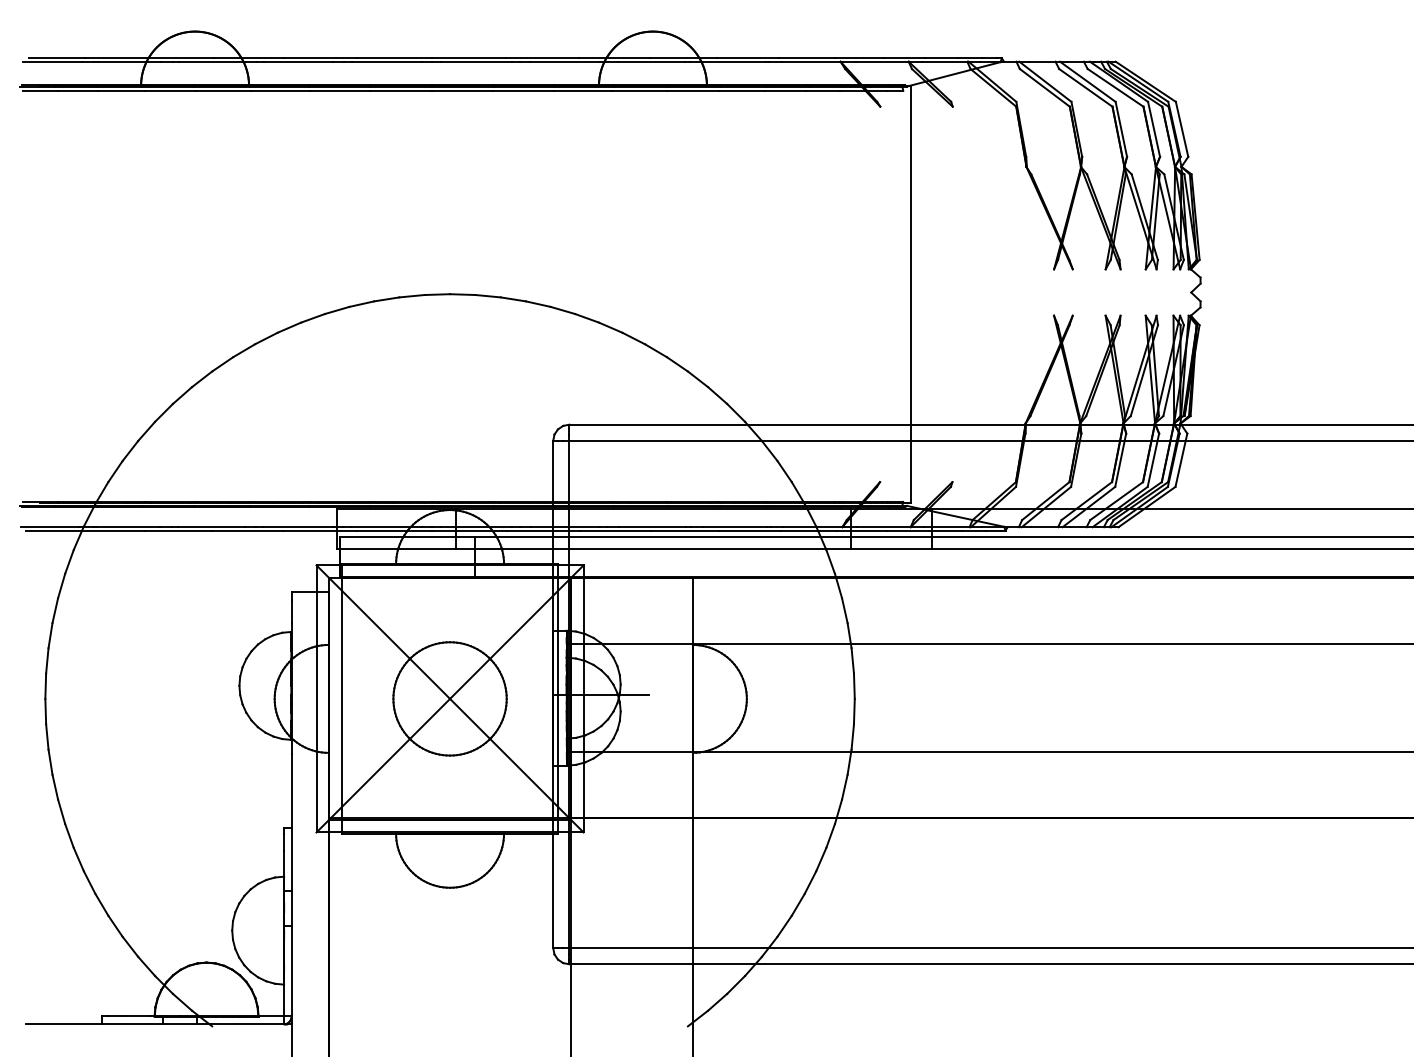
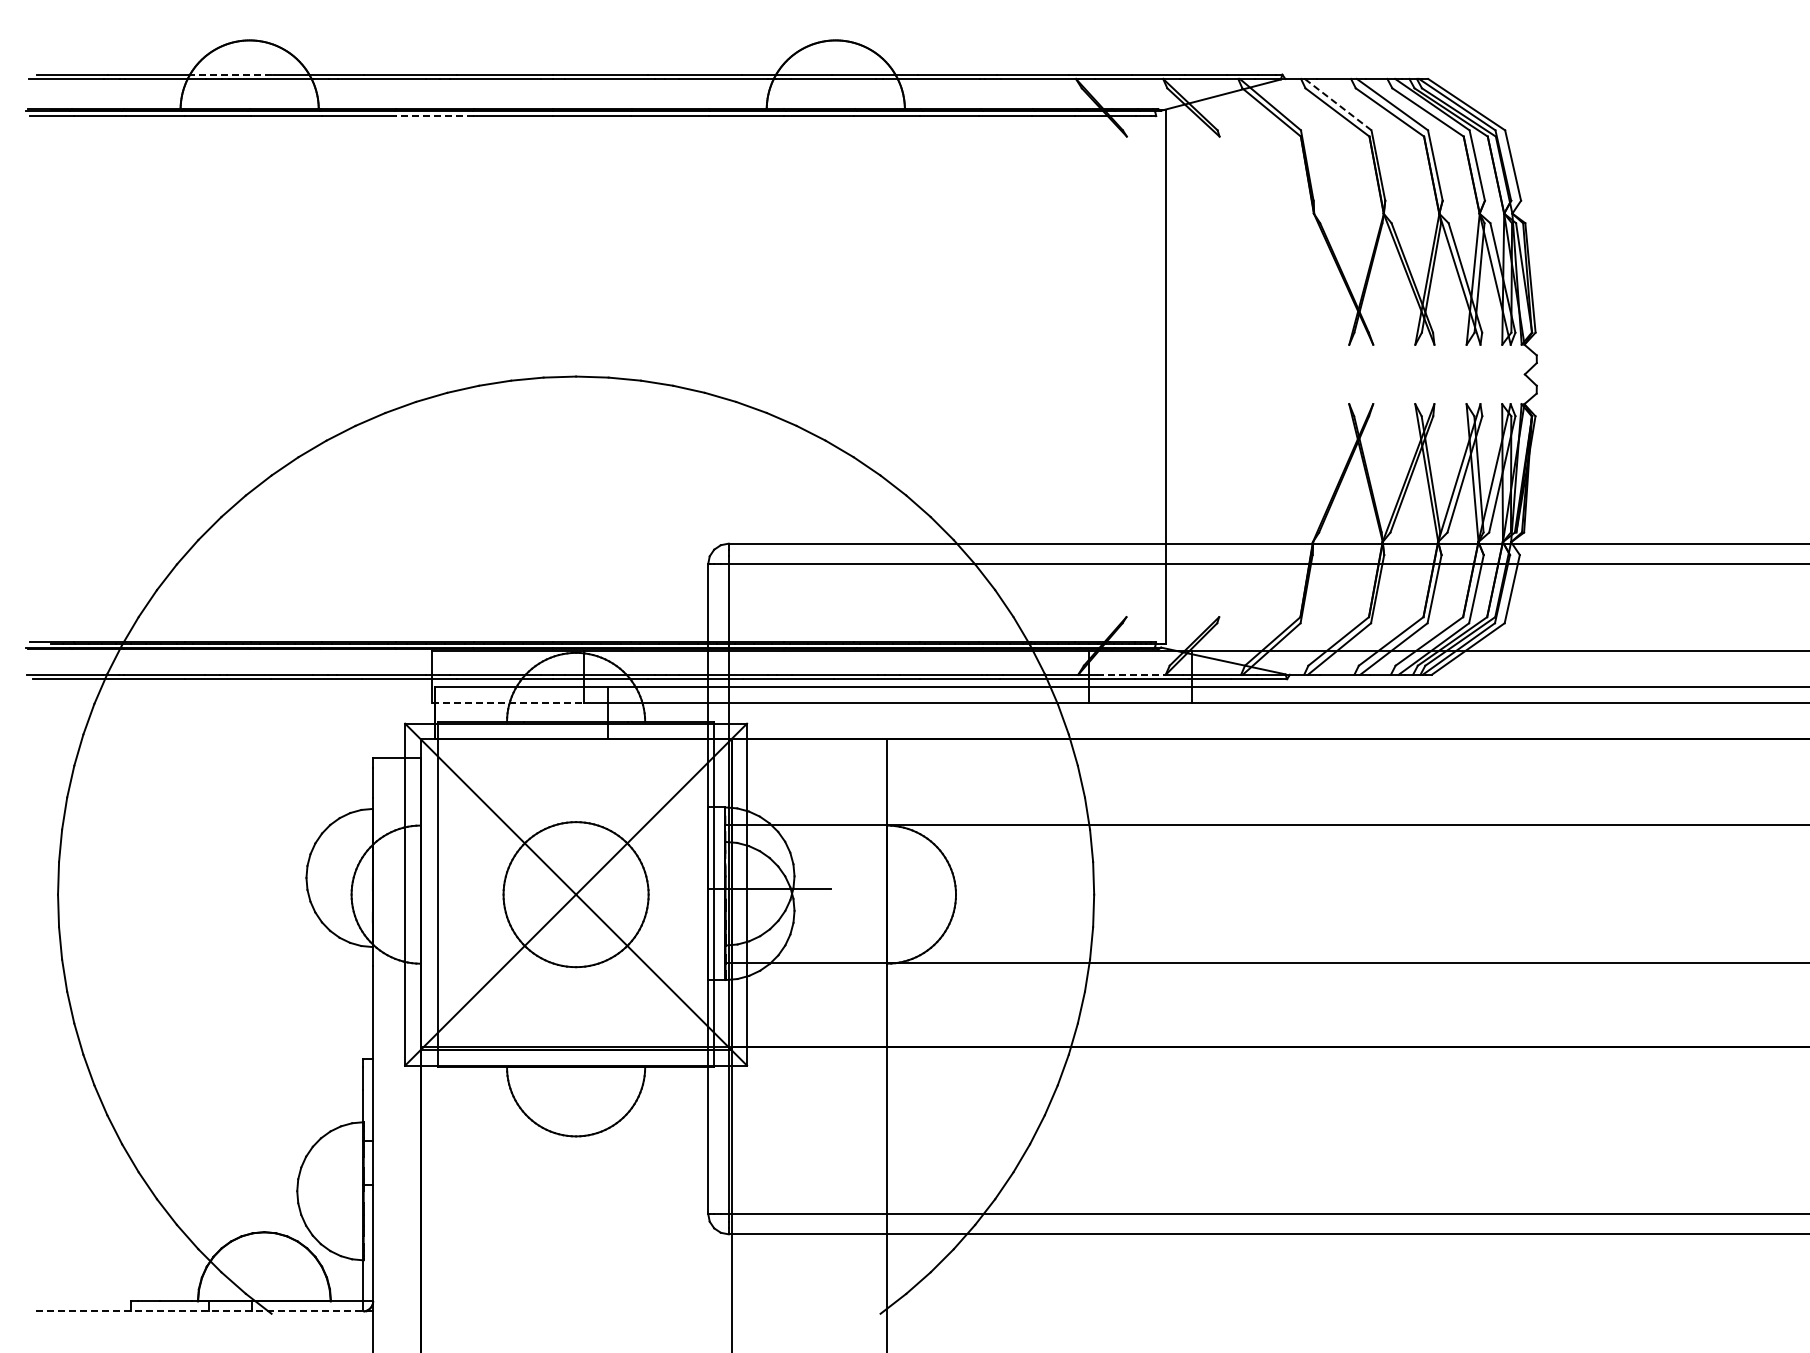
line: (180, 58) -> (230, 74), solid -> dashed
line: (1044, 81) -> (1337, 104), solid -> dashed
line: (340, 91) -> (435, 116), solid -> dashed
line: (884, 526) -> (1132, 674), solid -> dashed
line: (397, 548) -> (508, 702), solid -> dashed
line: (158, 1024) -> (203, 1311), solid -> dashed

